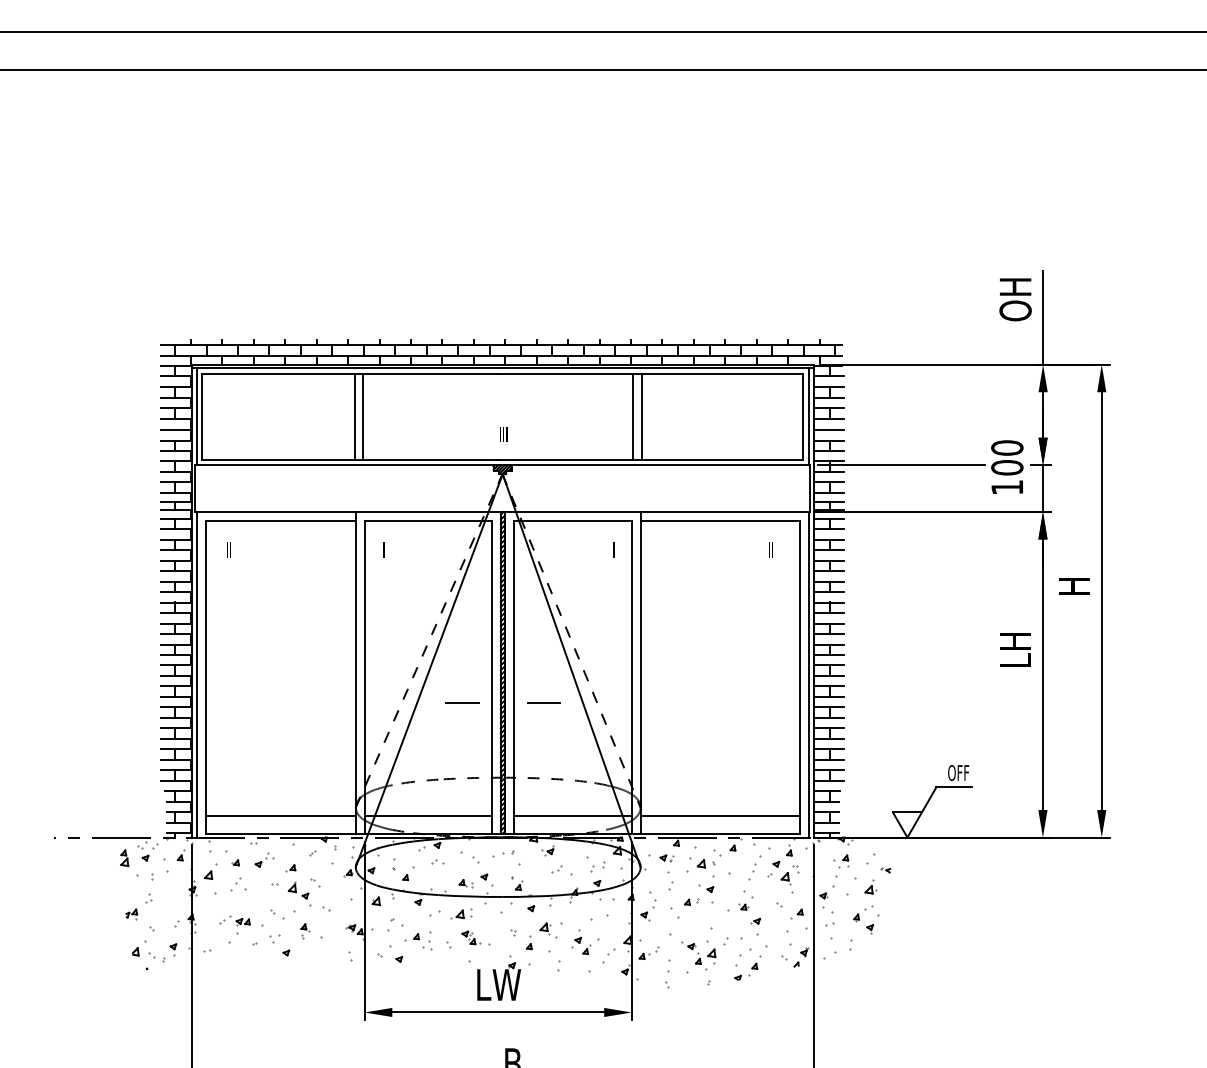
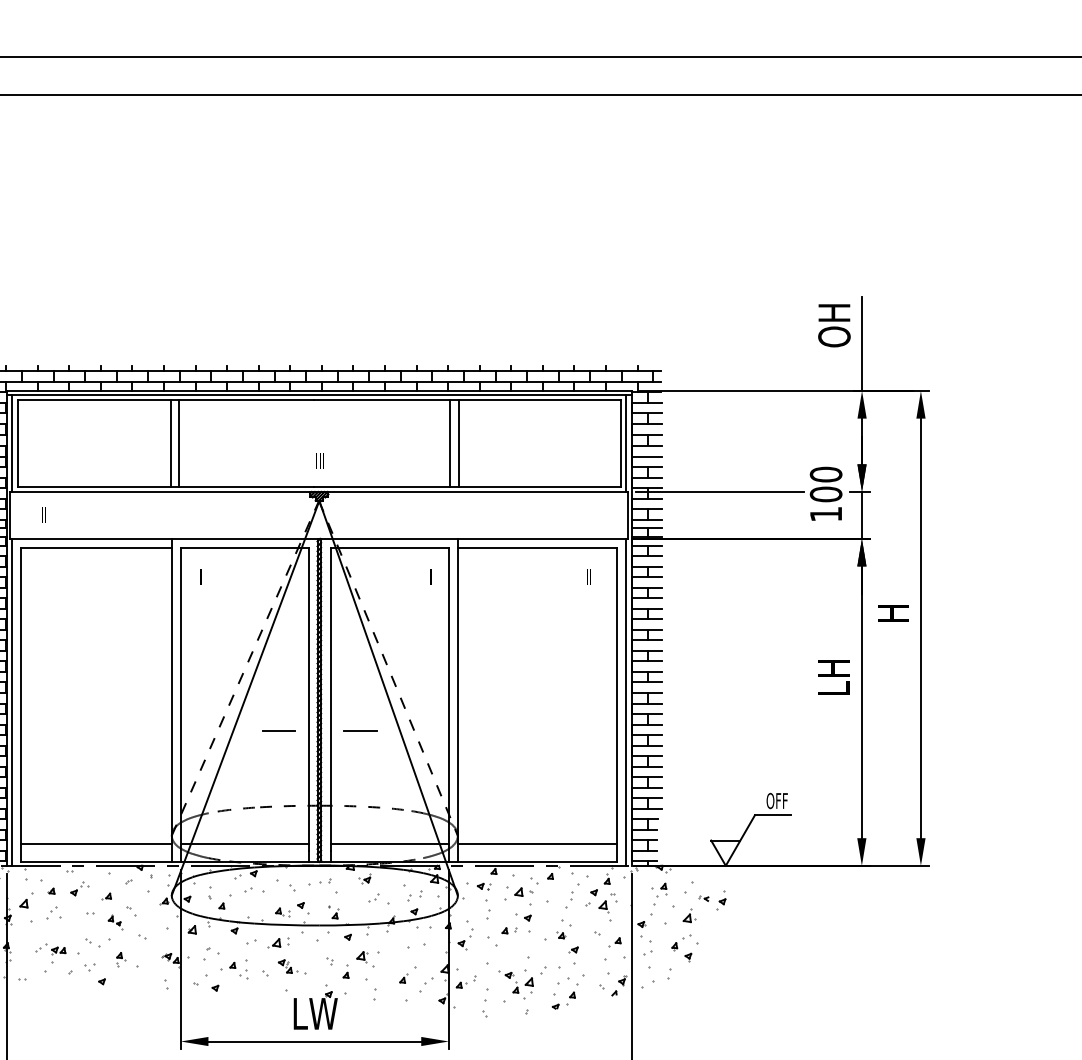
text: (228, 549) -> (43, 514), moved
part: (437, 861) -> (253, 889), size x1.6
part: (299, 893) -> (115, 922), size x0.6
part: (576, 938) -> (720, 899), moved

